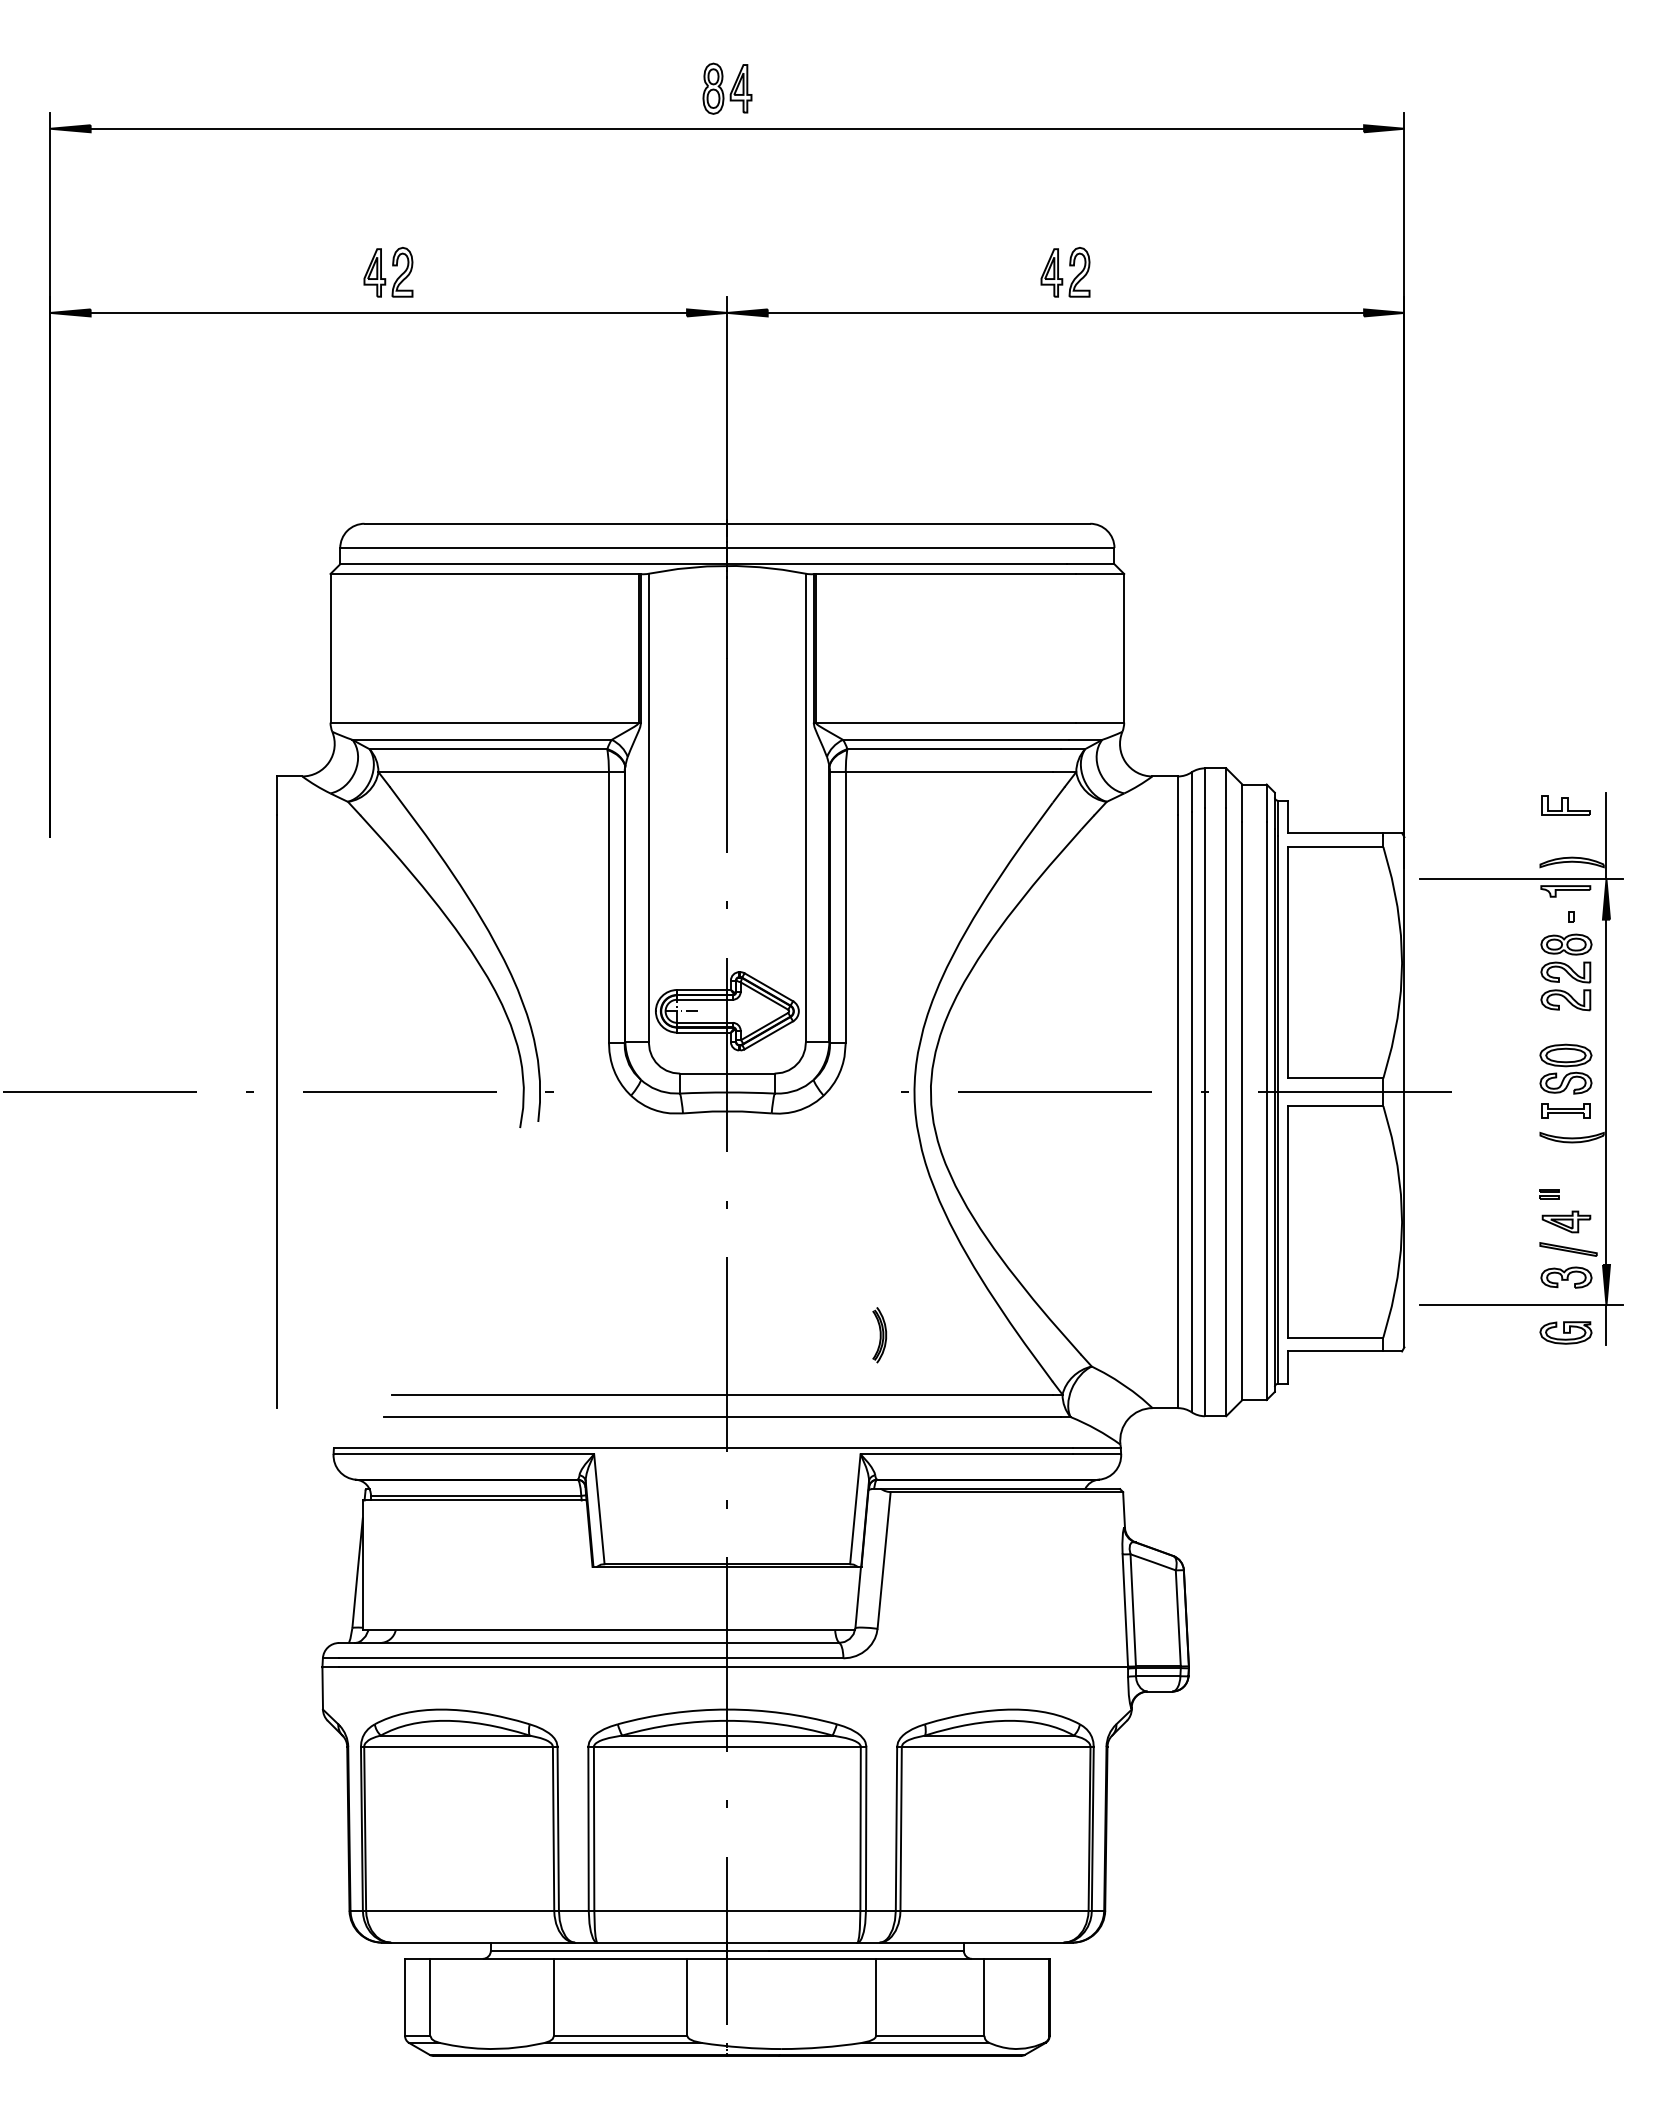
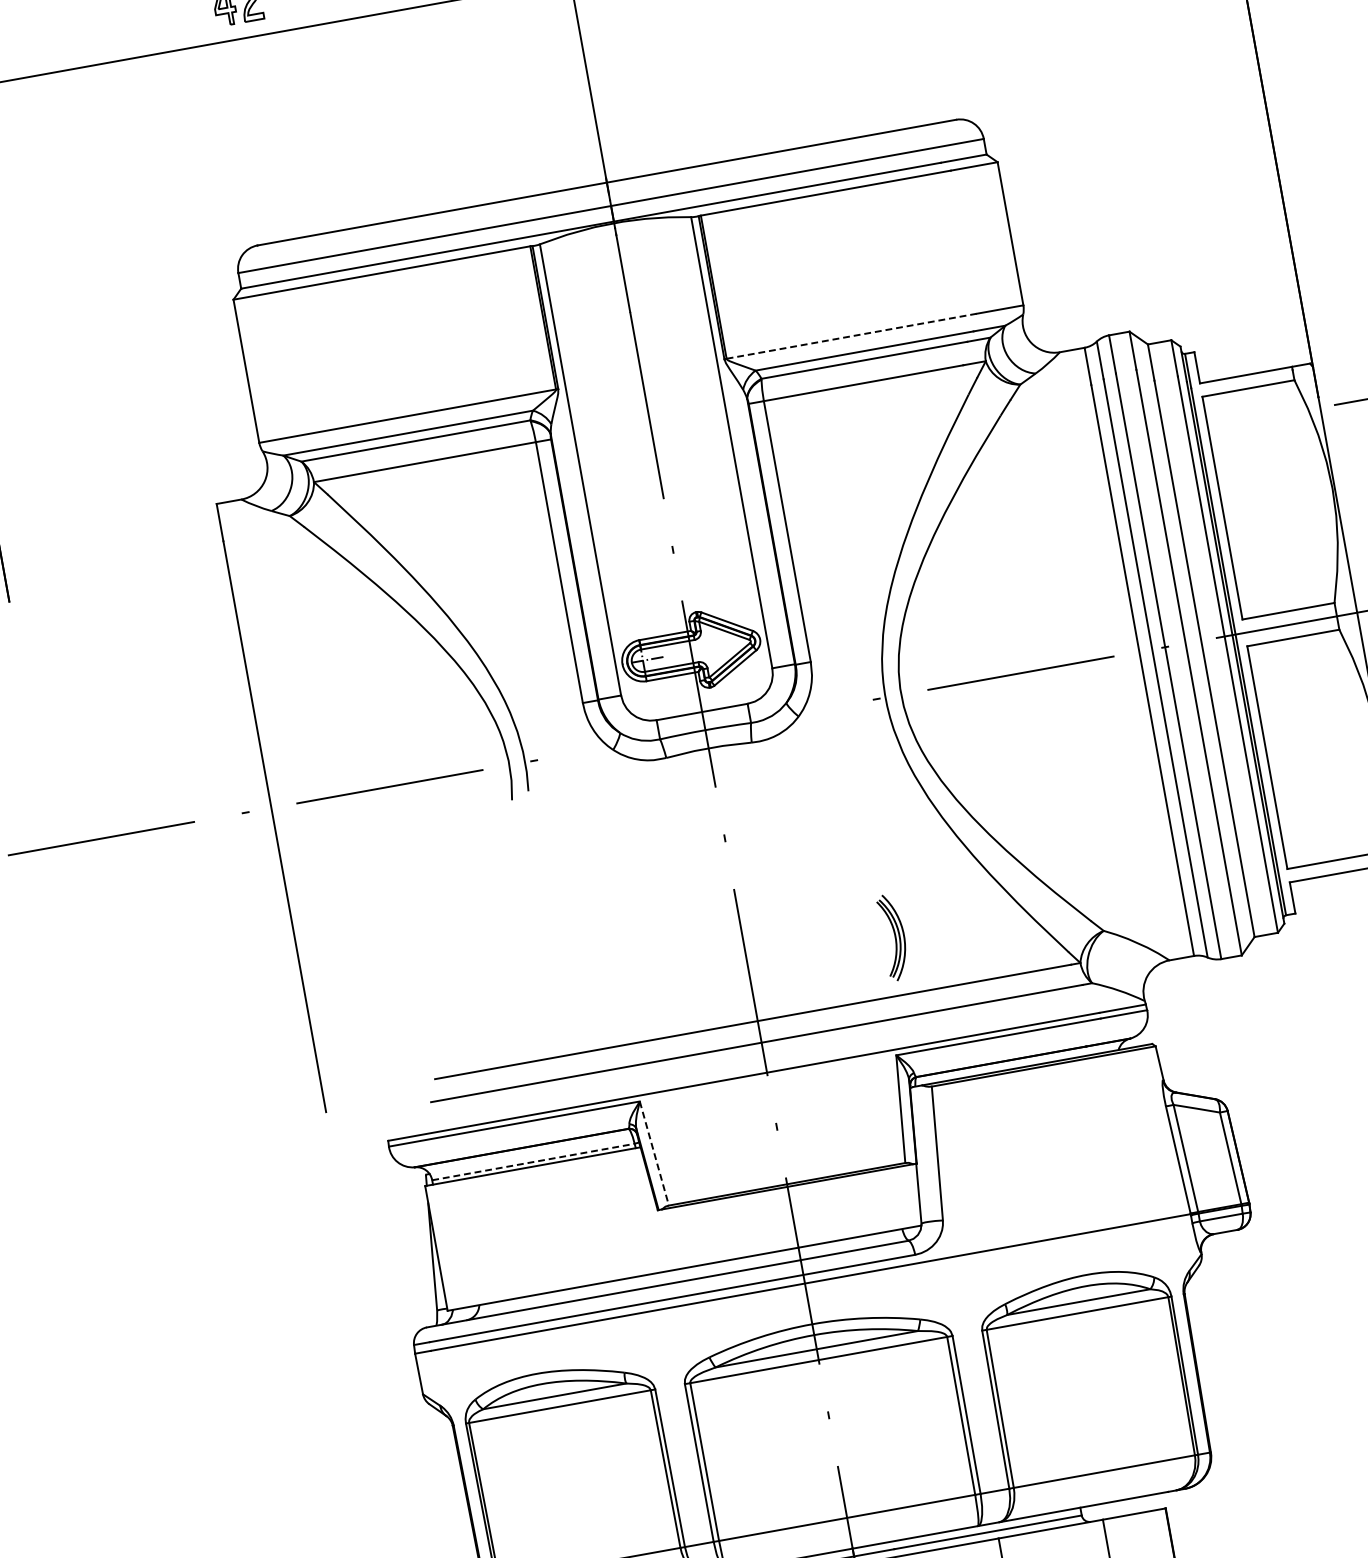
line: (945, 722) -> (851, 336), solid -> dashed
part: (879, 1335) -> (893, 937), size x1.6
line: (476, 1495) -> (533, 1161), solid -> dashed
line: (599, 1509) -> (654, 1153), solid -> dashed

